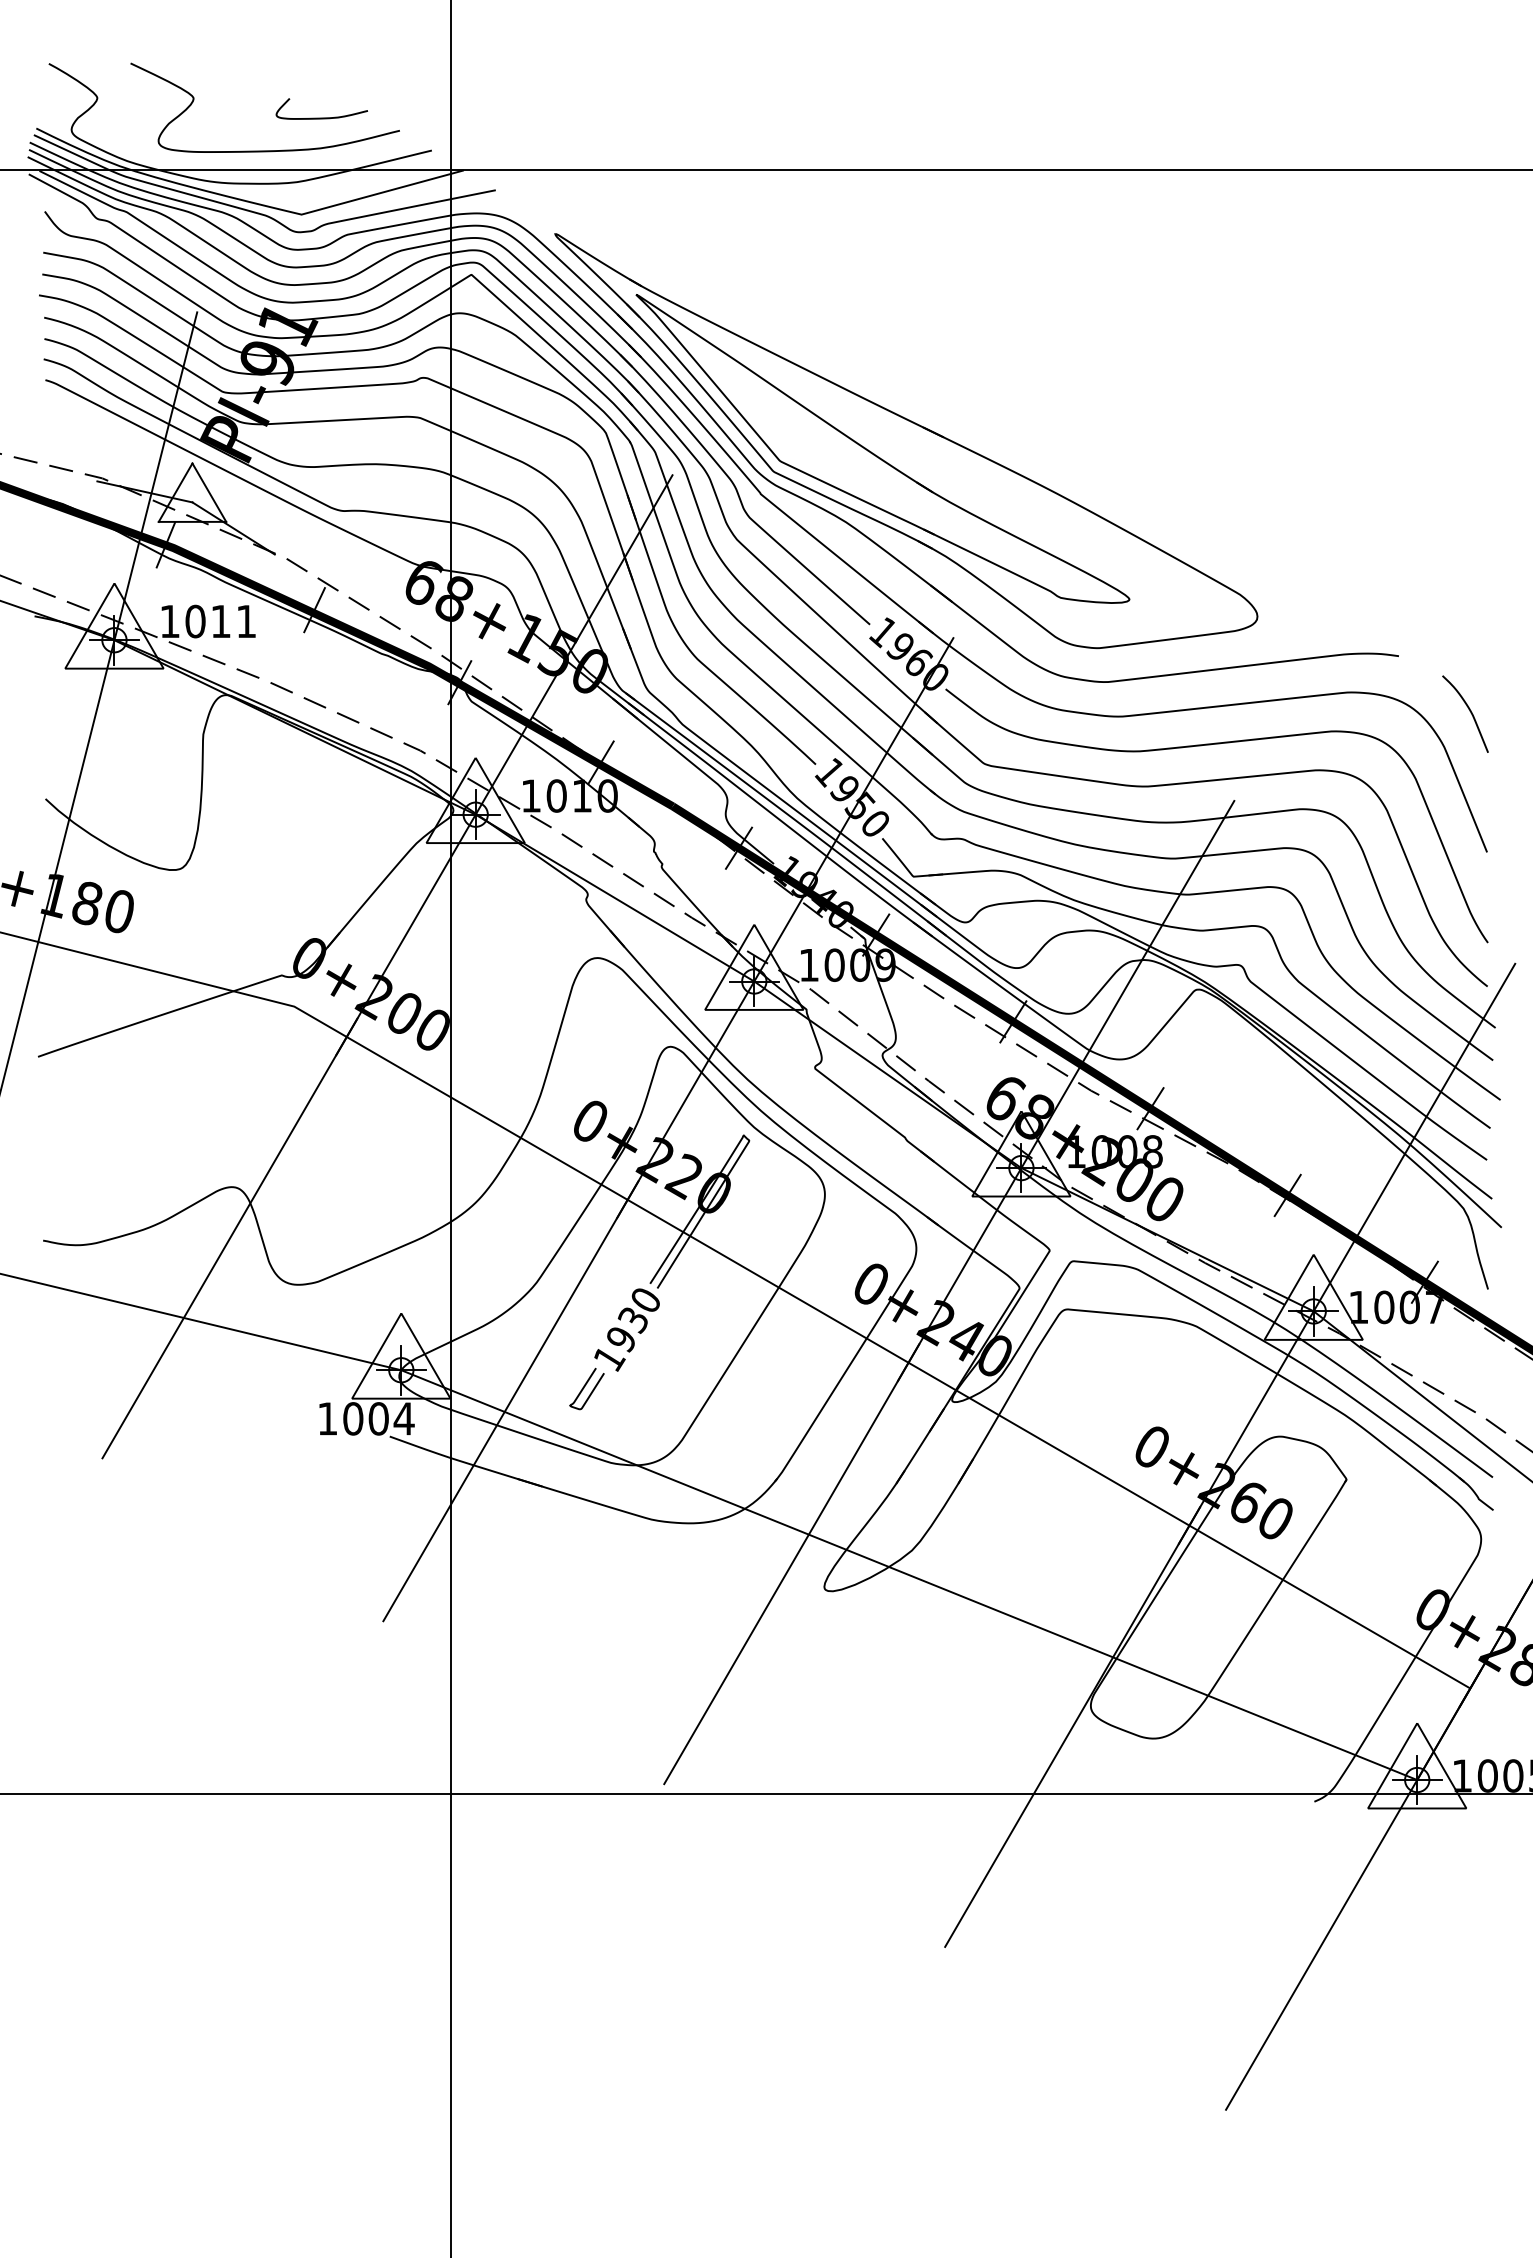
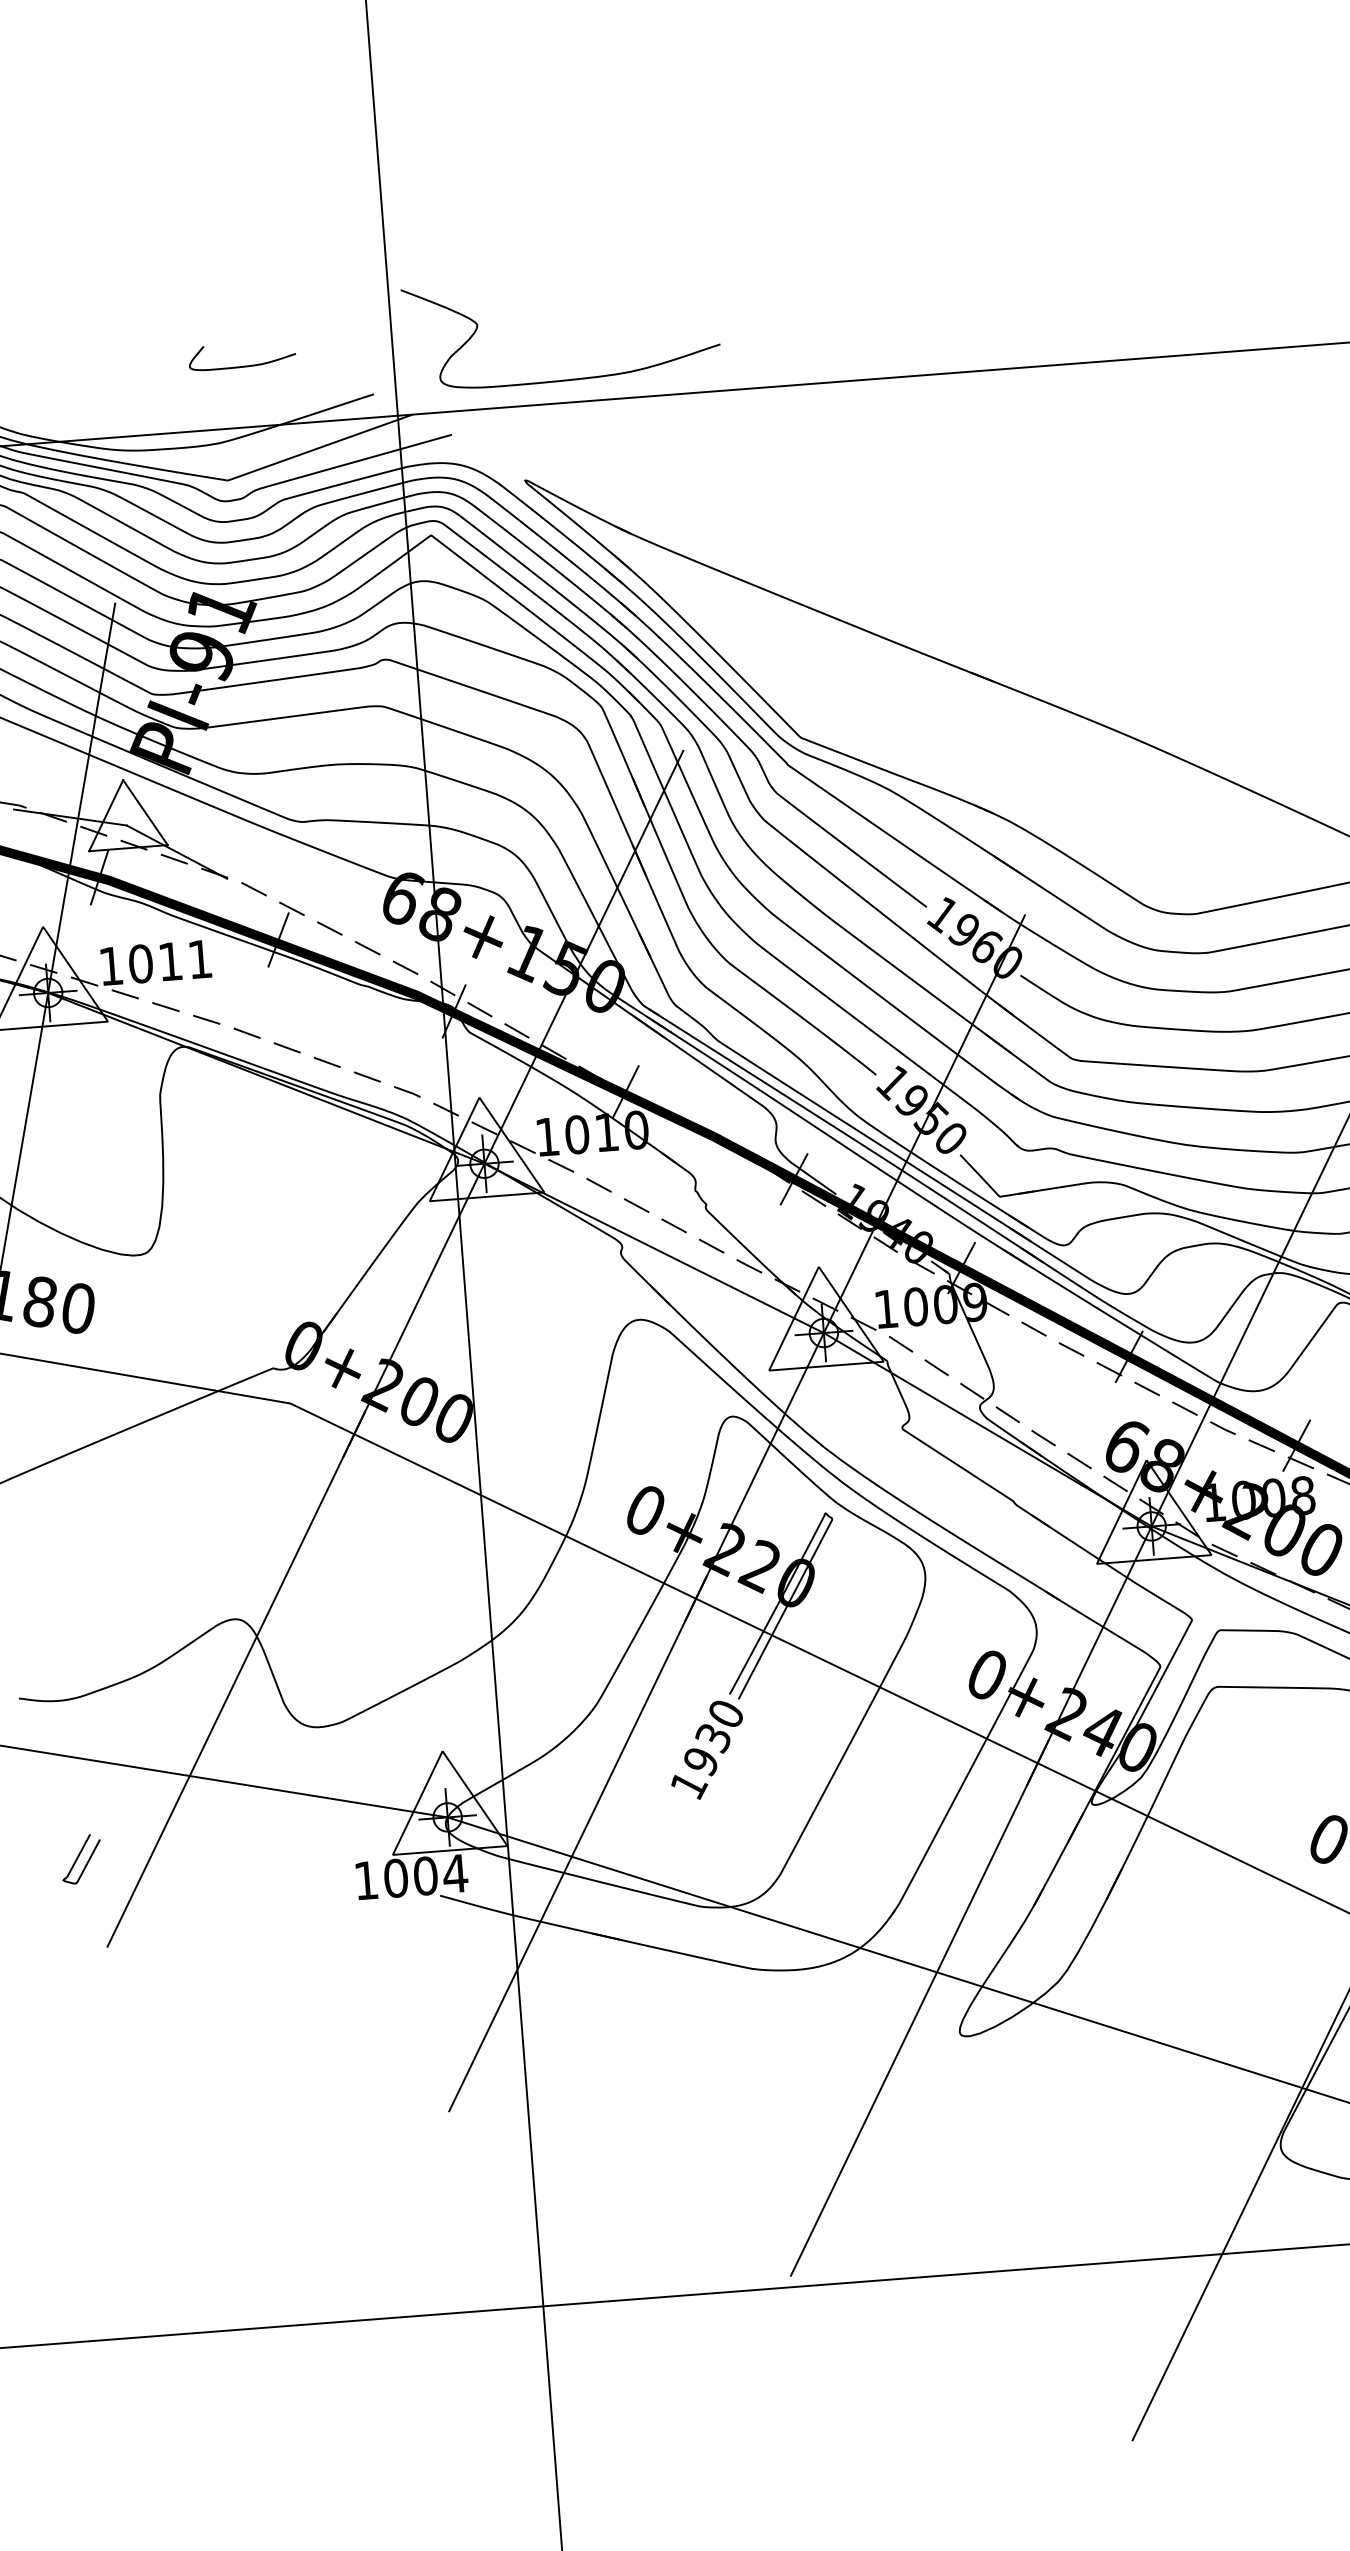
curve: (264, 150) -> (564, 379), moved
part: (877, 455) -> (920, 709), removed
curve: (584, 1388) -> (78, 1858), moved

